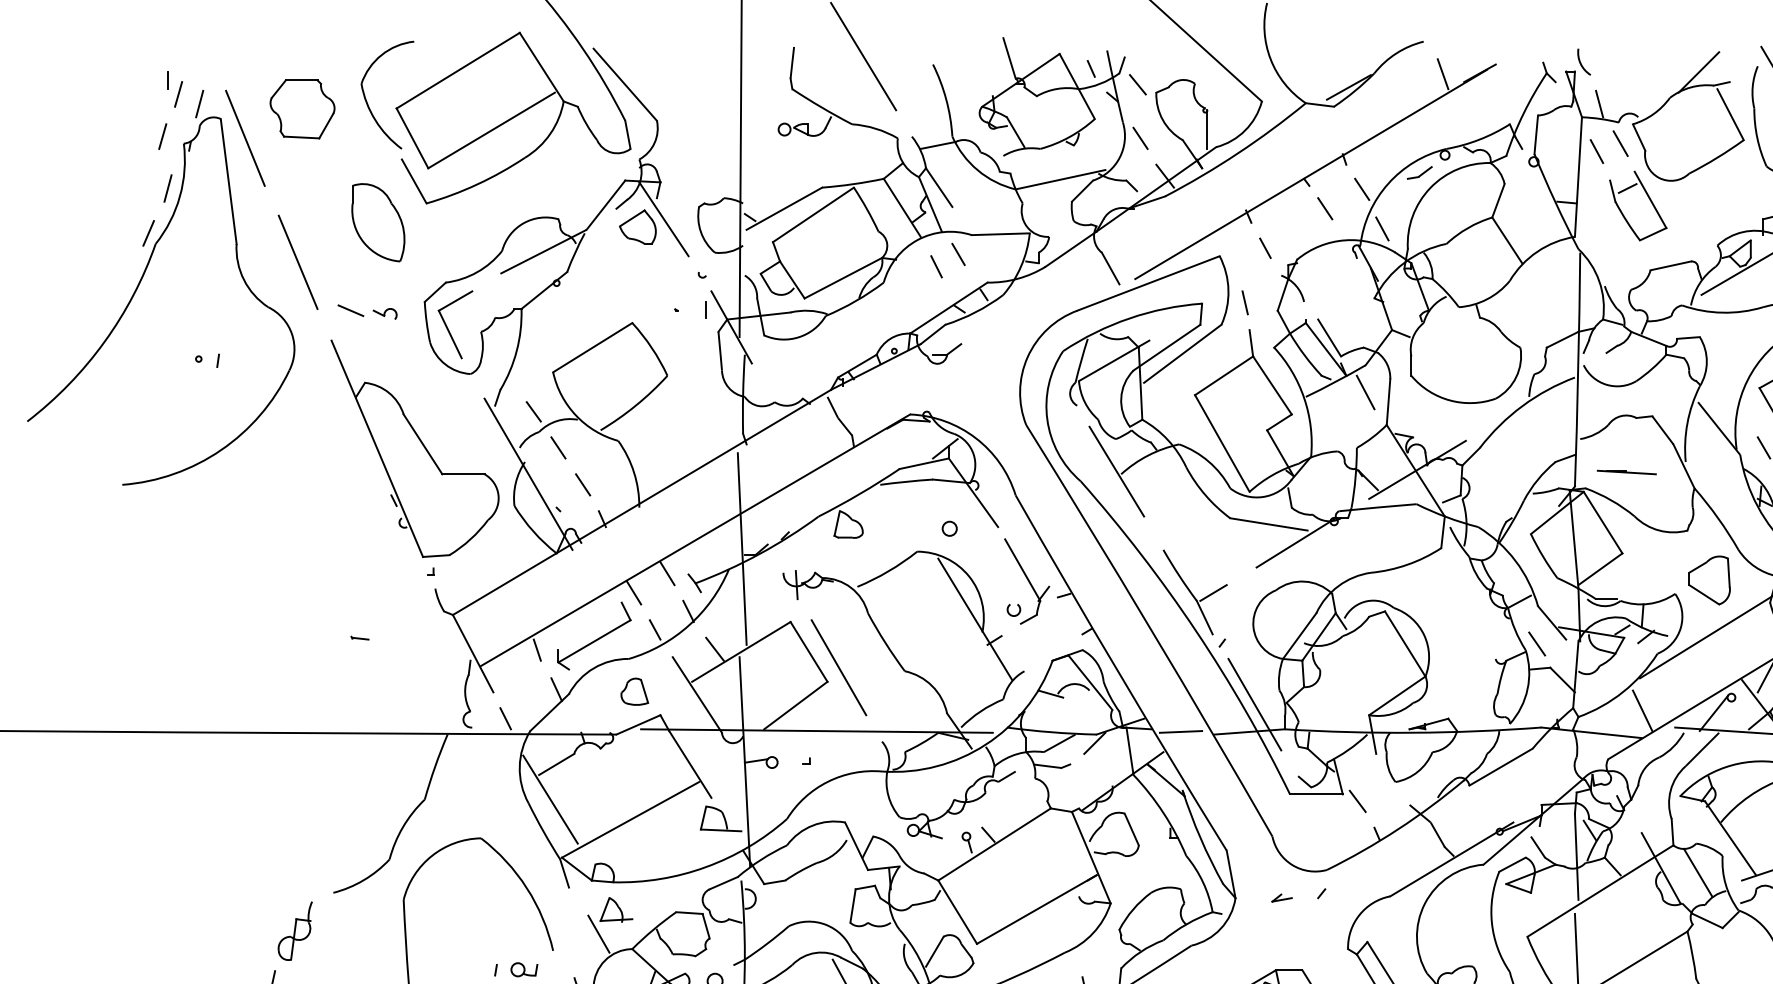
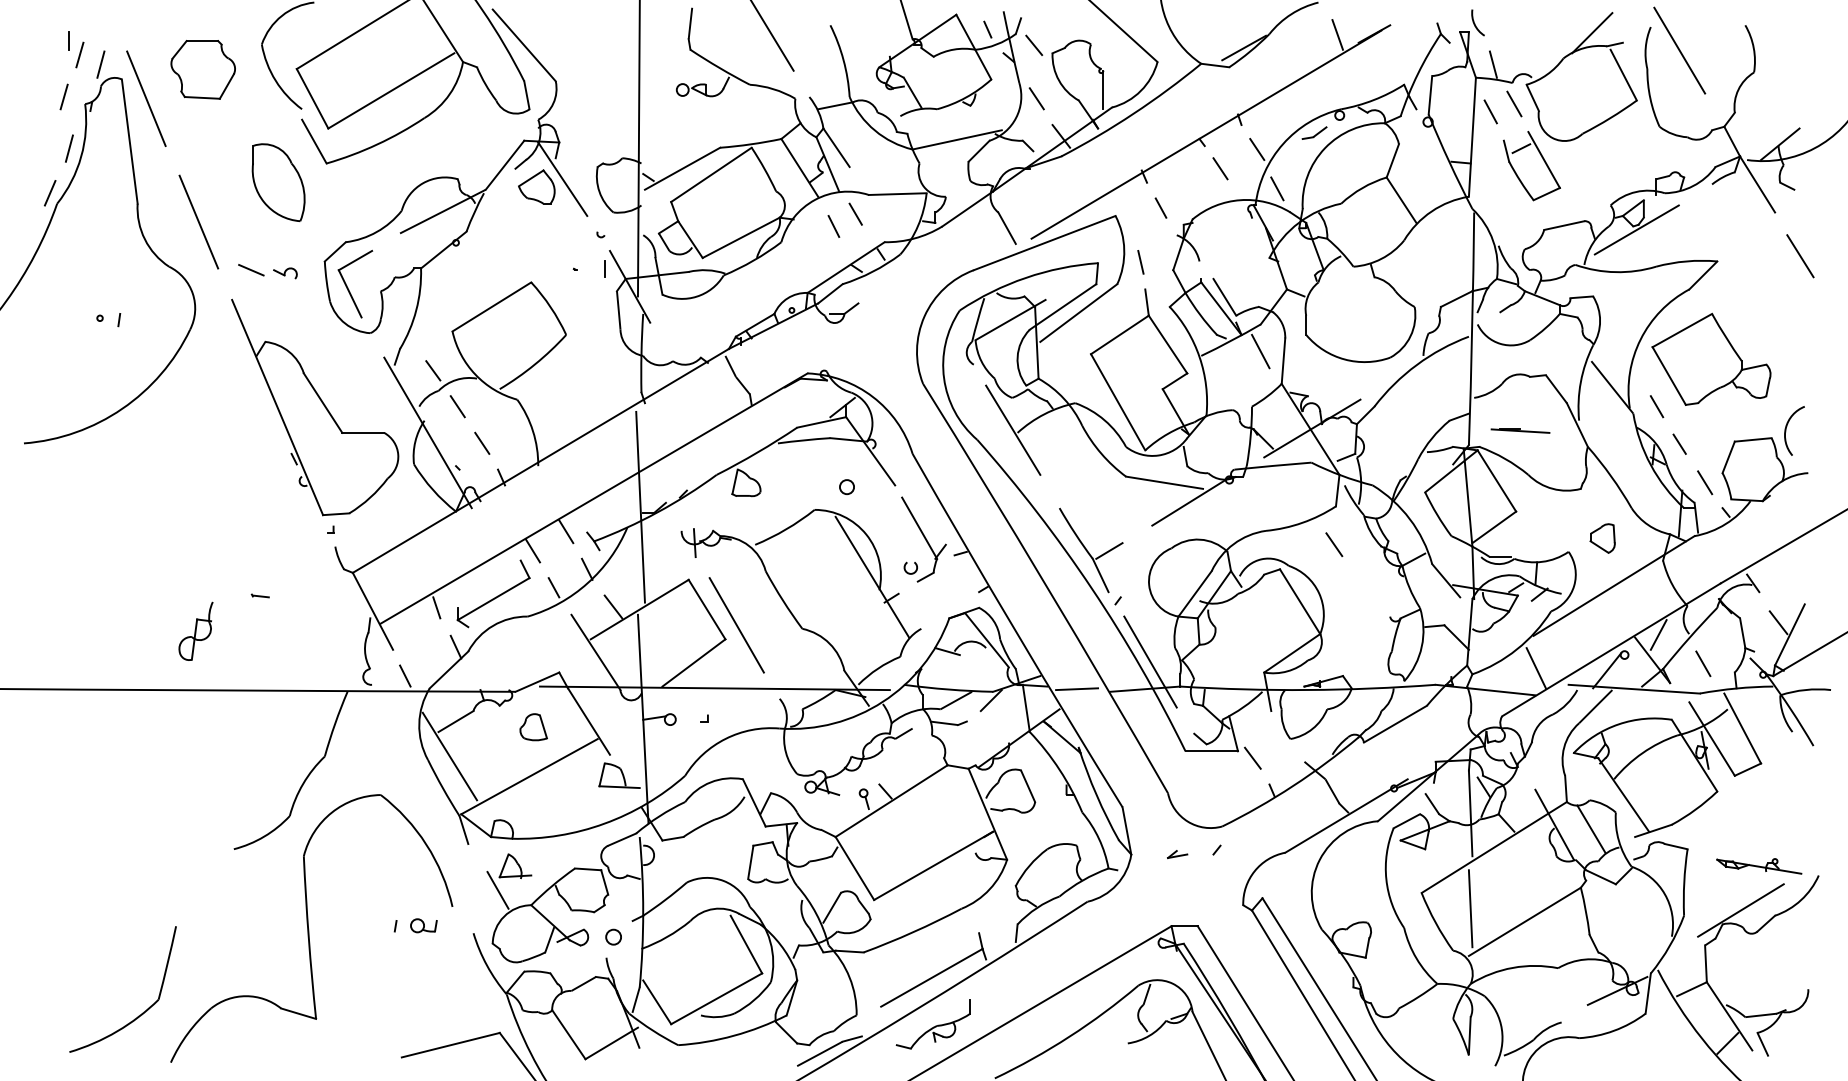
part: (1709, 580) -> (1602, 538), size x0.6
line: (1537, 643) -> (1334, 544), moved
part: (634, 692) -> (533, 727), moved
part: (294, 930) -> (195, 630), moved

